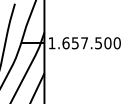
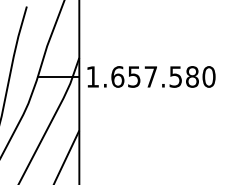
text: (107, 43) -> (191, 77), 1.657.500 -> 1.657.580

